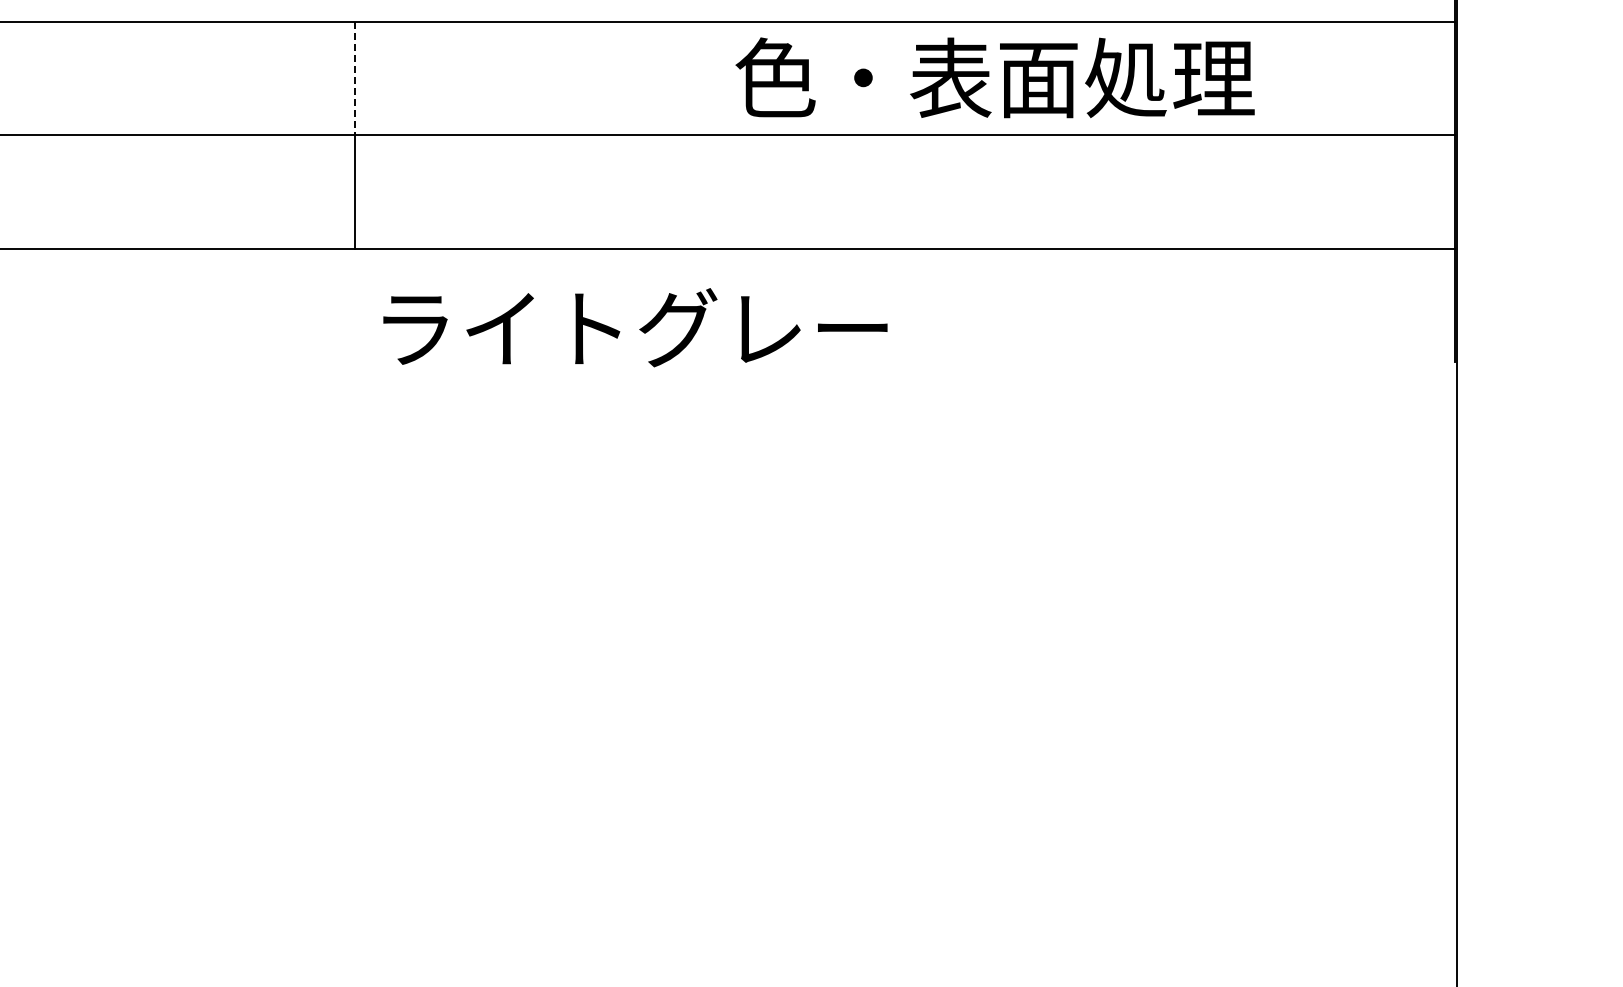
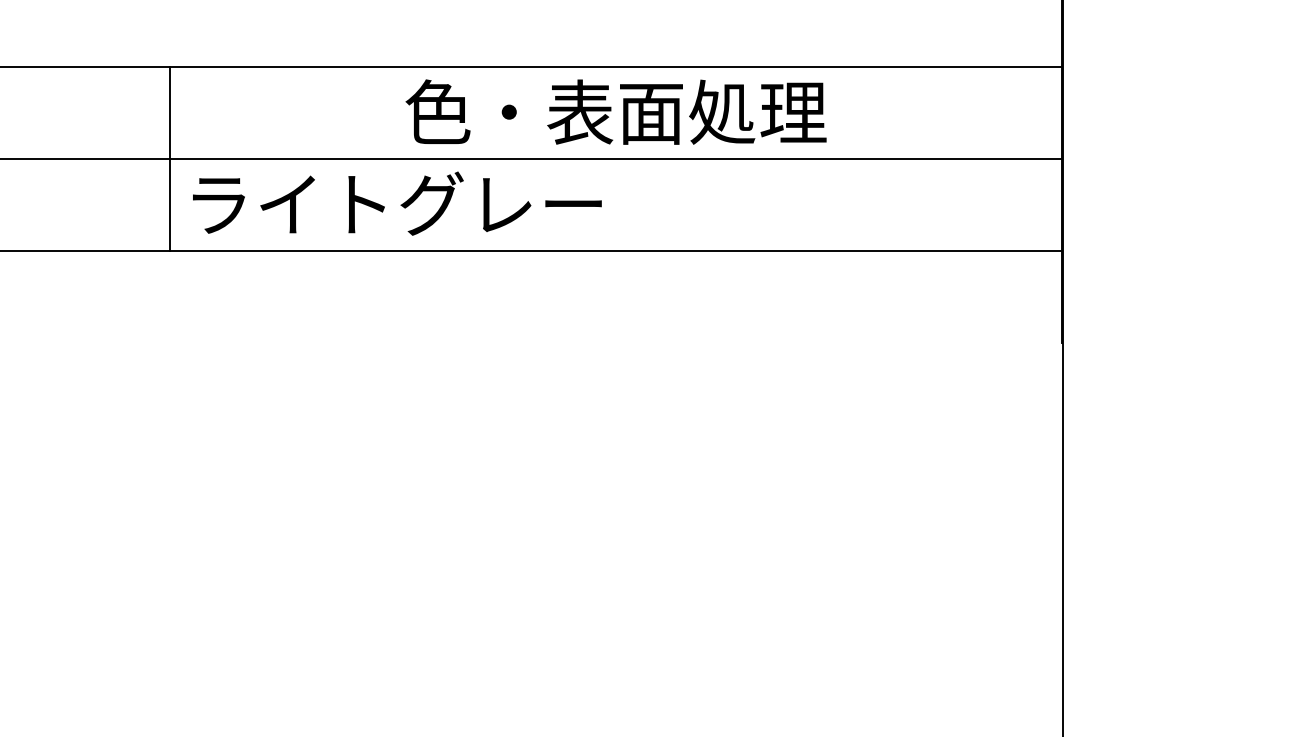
text: (994, 77) -> (615, 111), moved
line: (354, 78) -> (169, 112), dashed -> solid
text: (635, 327) -> (397, 203), moved

